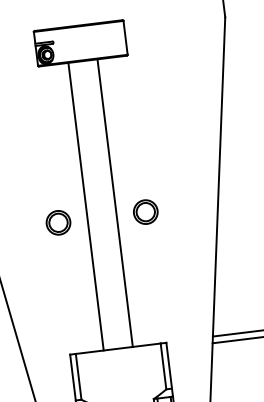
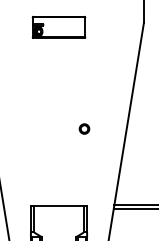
line: (115, 202) -> (67, 121), removed
line: (85, 206) -> (50, 121), removed
part: (145, 211) -> (84, 128), size x0.7
part: (58, 221) -> (33, 128), removed

